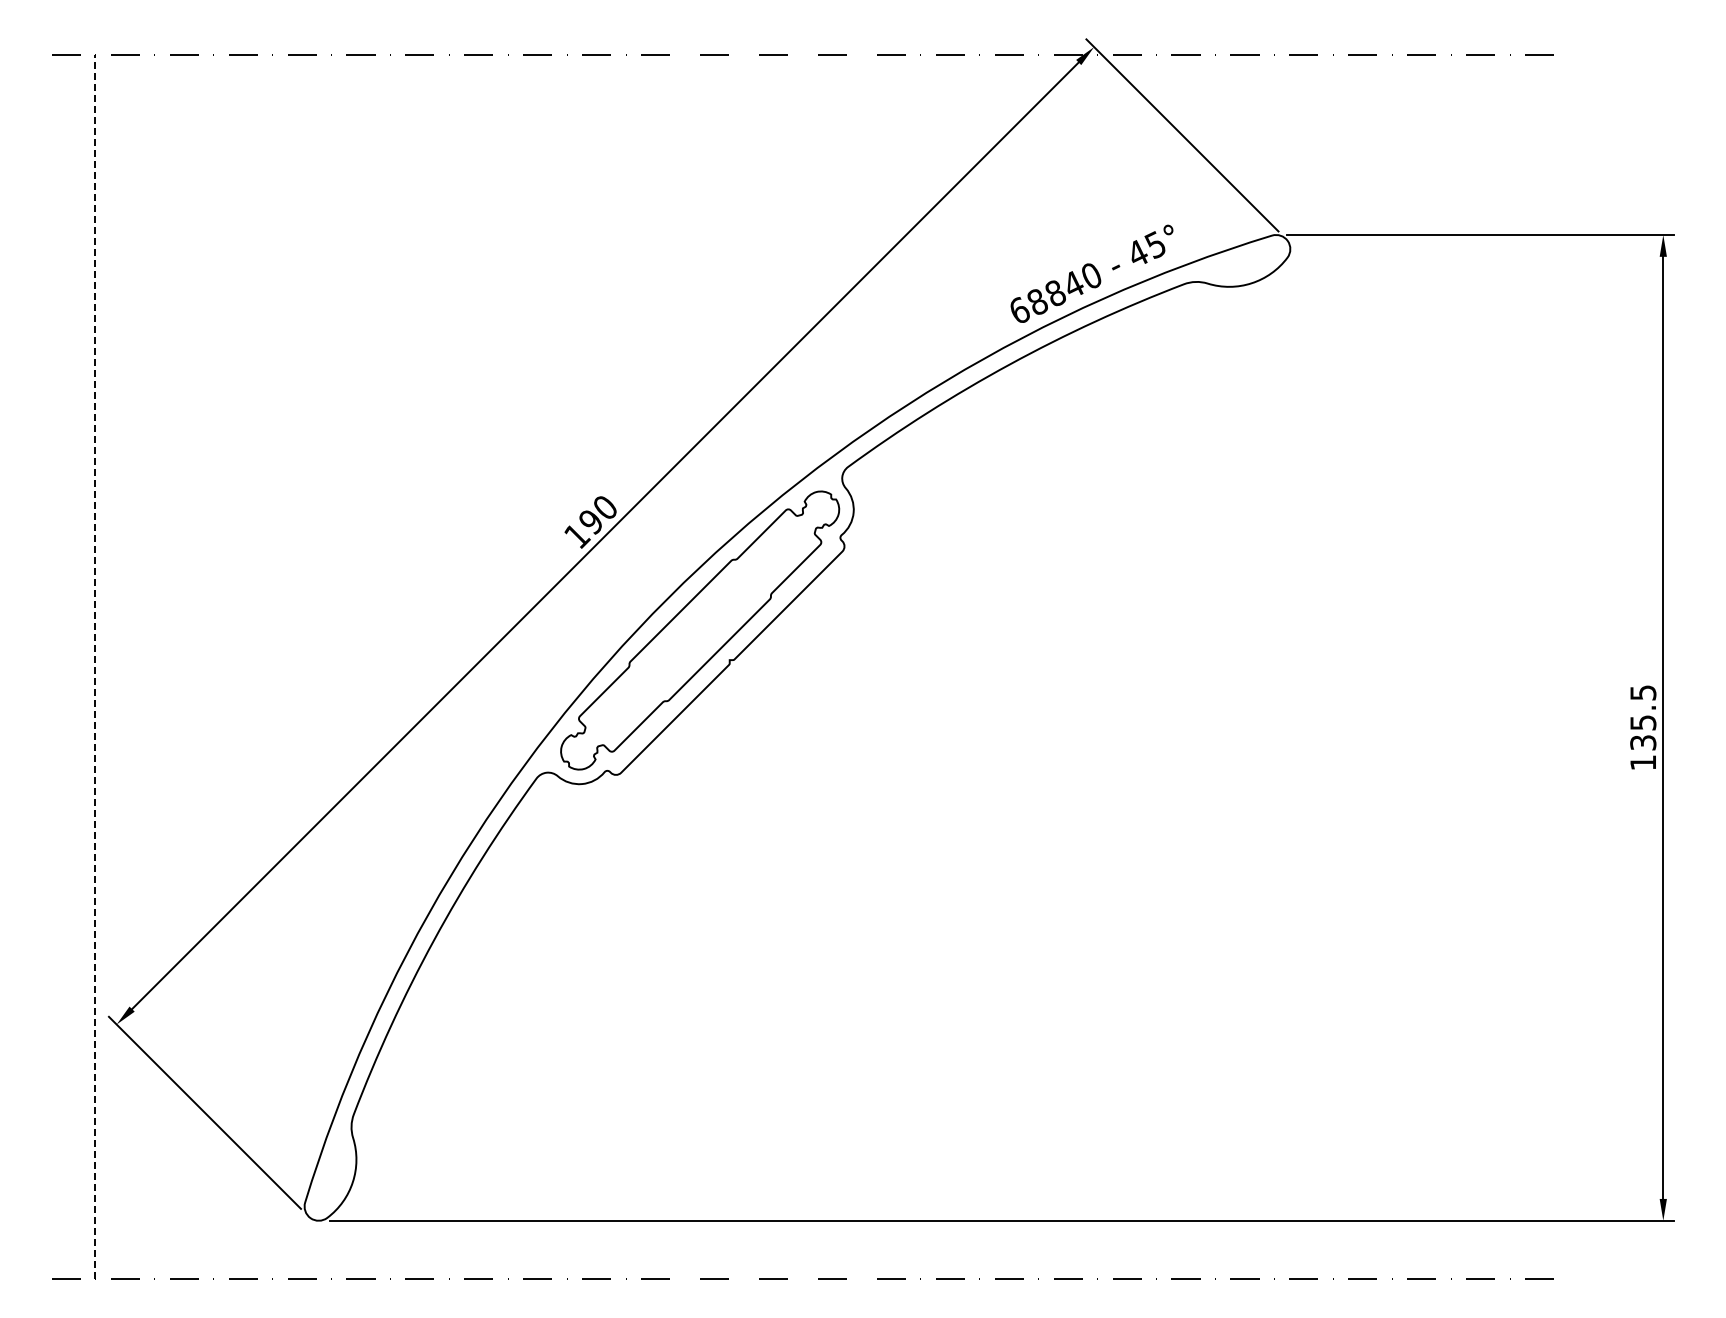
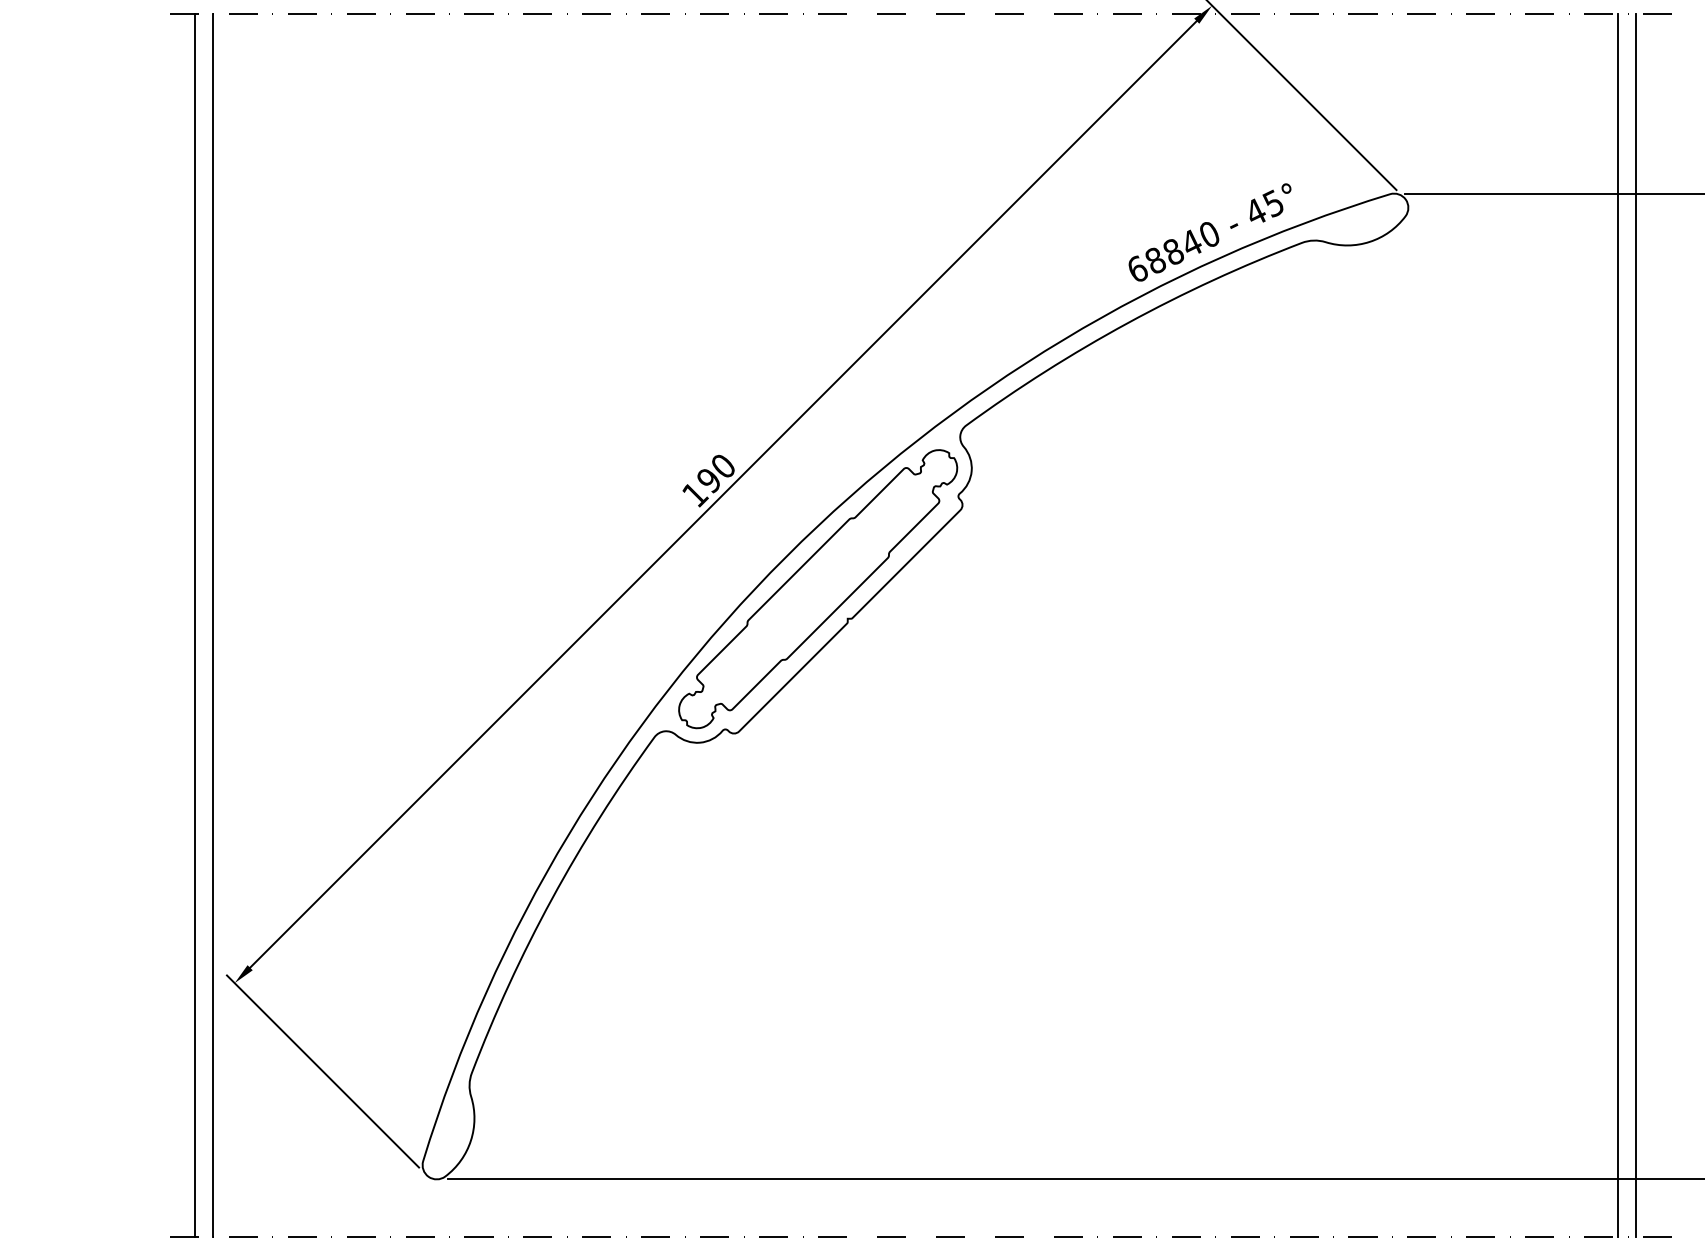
line: (77, 666) -> (195, 625), added
line: (95, 666) -> (213, 625), dashed -> solid
line: (1499, 666) -> (1617, 625), added
line: (1517, 666) -> (1635, 625), added

